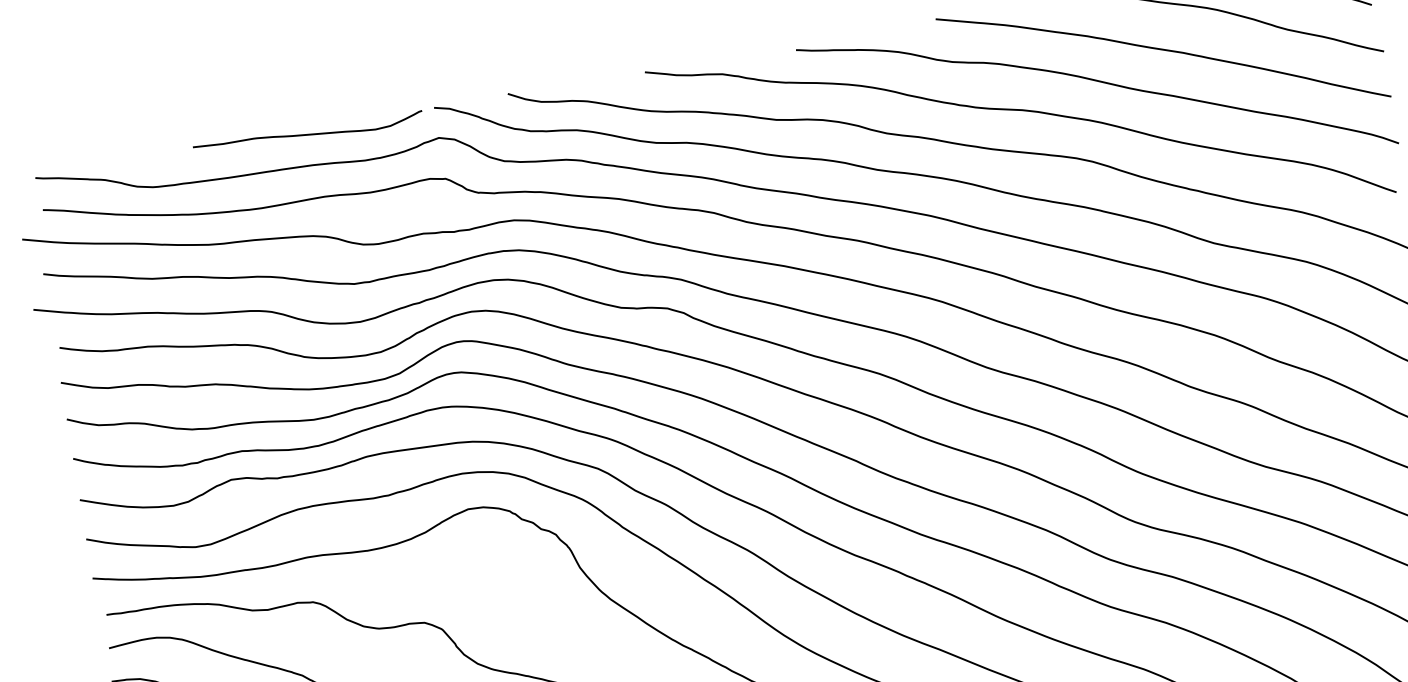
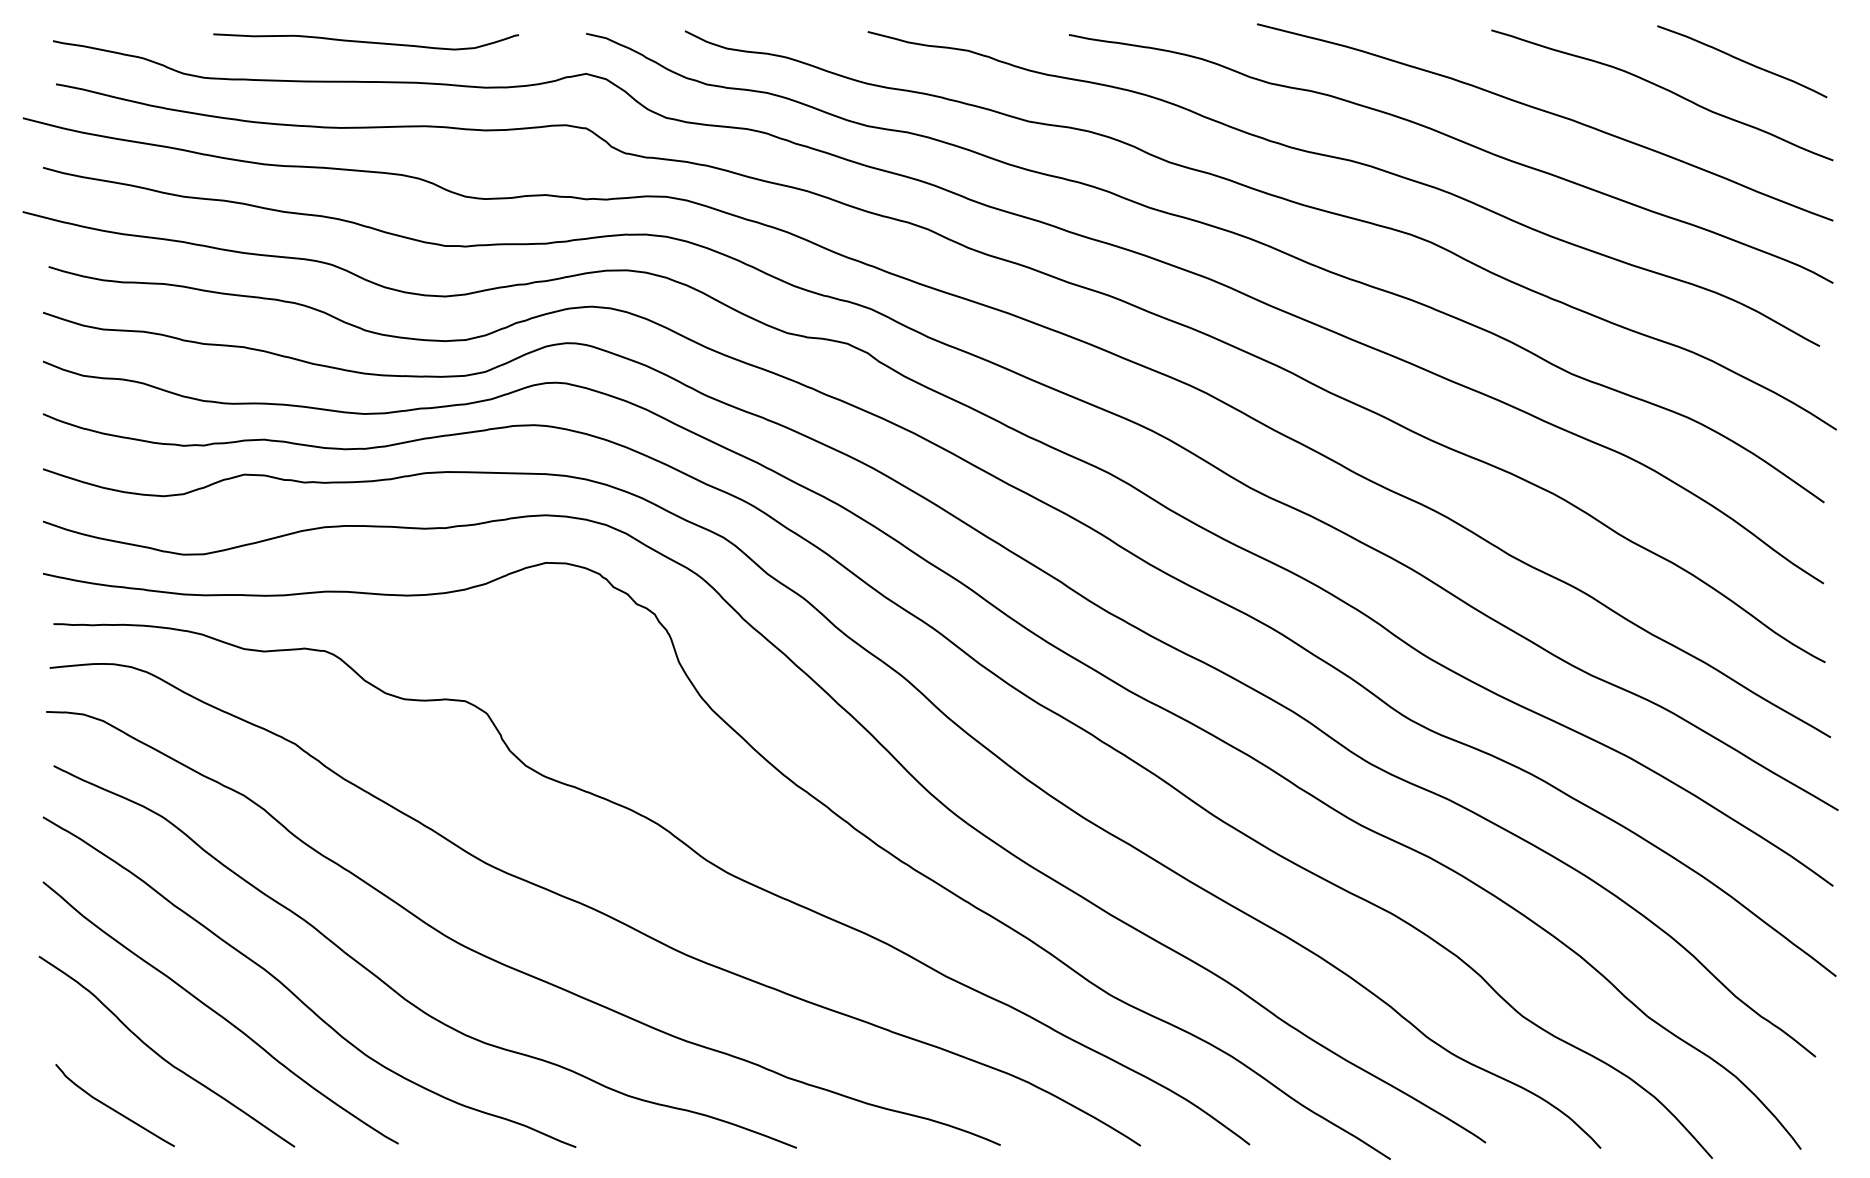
curve: (307, 134) -> (365, 41), moved

